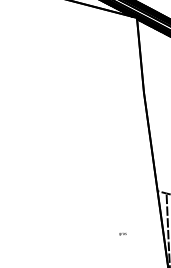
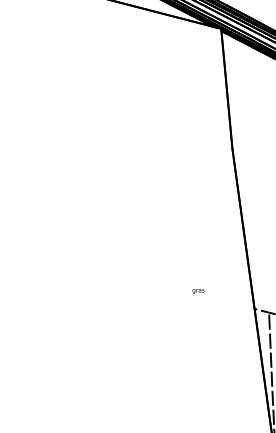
text: (122, 234) -> (197, 291), moved

